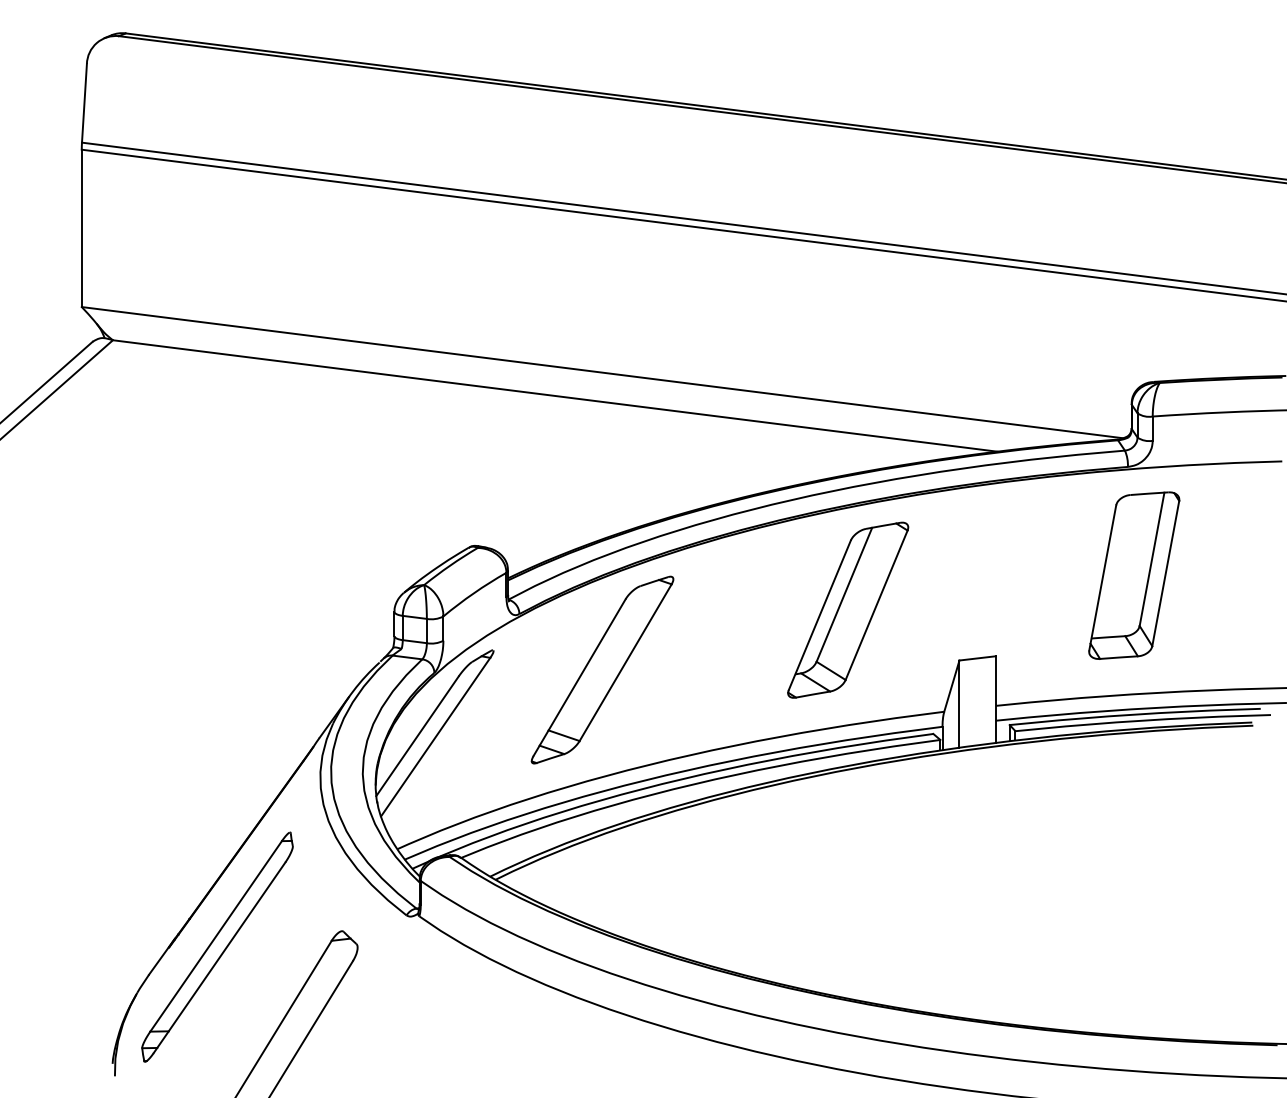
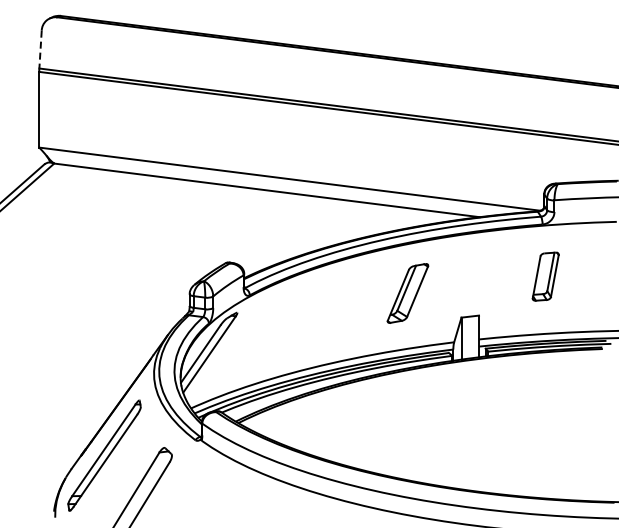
line: (84, 103) -> (40, 49), solid -> dashed
part: (1134, 574) -> (545, 276), size x0.6
part: (847, 610) -> (407, 293), size x0.7
part: (601, 670) -> (289, 322), removed

